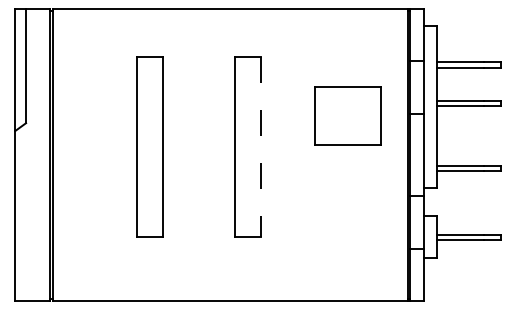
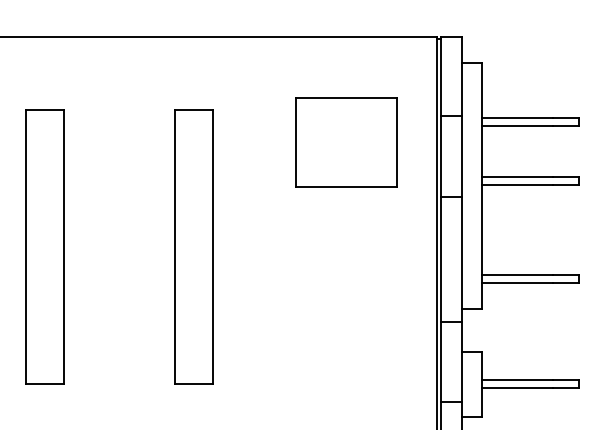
part: (347, 115) -> (345, 141), moved
line: (260, 147) -> (213, 247), dashed -> solid

